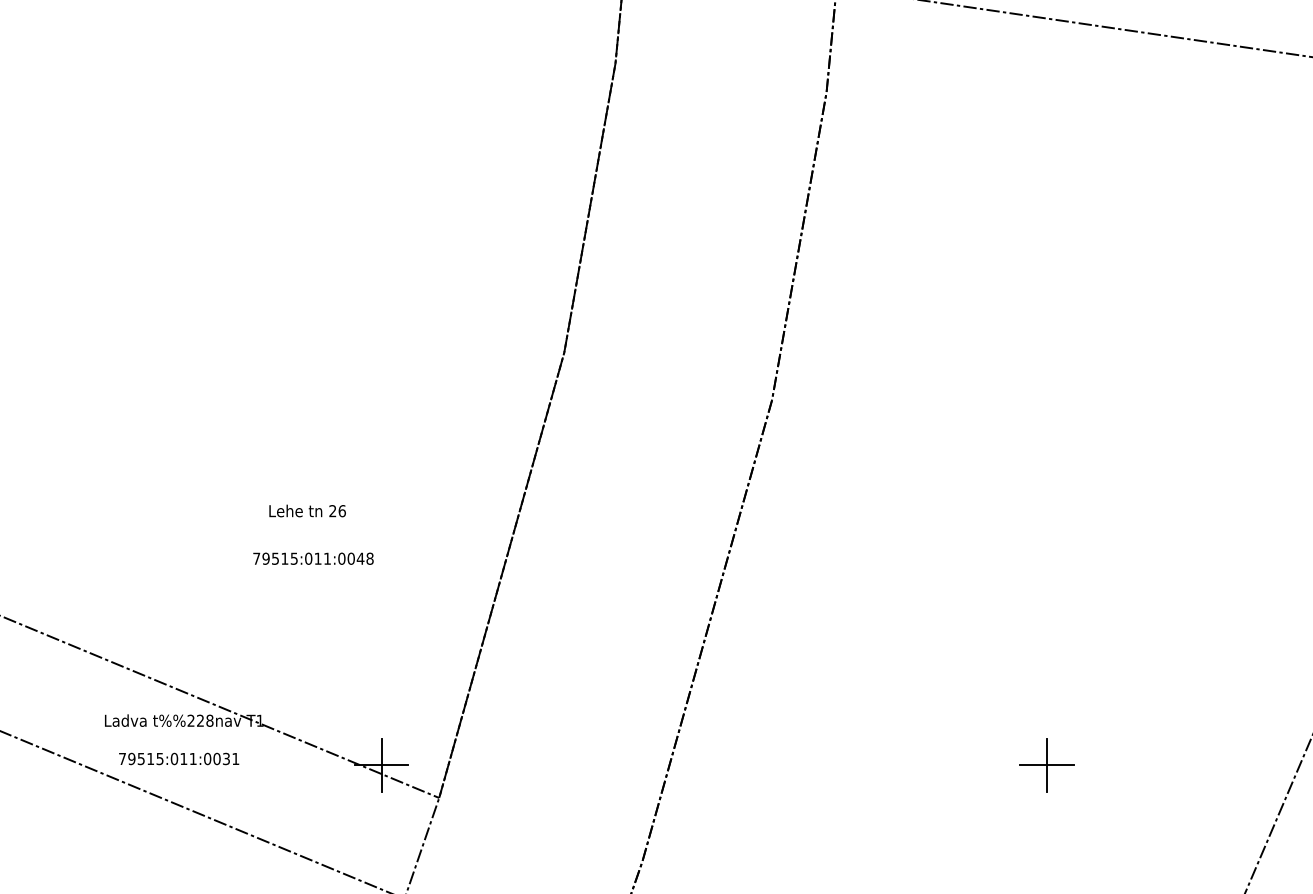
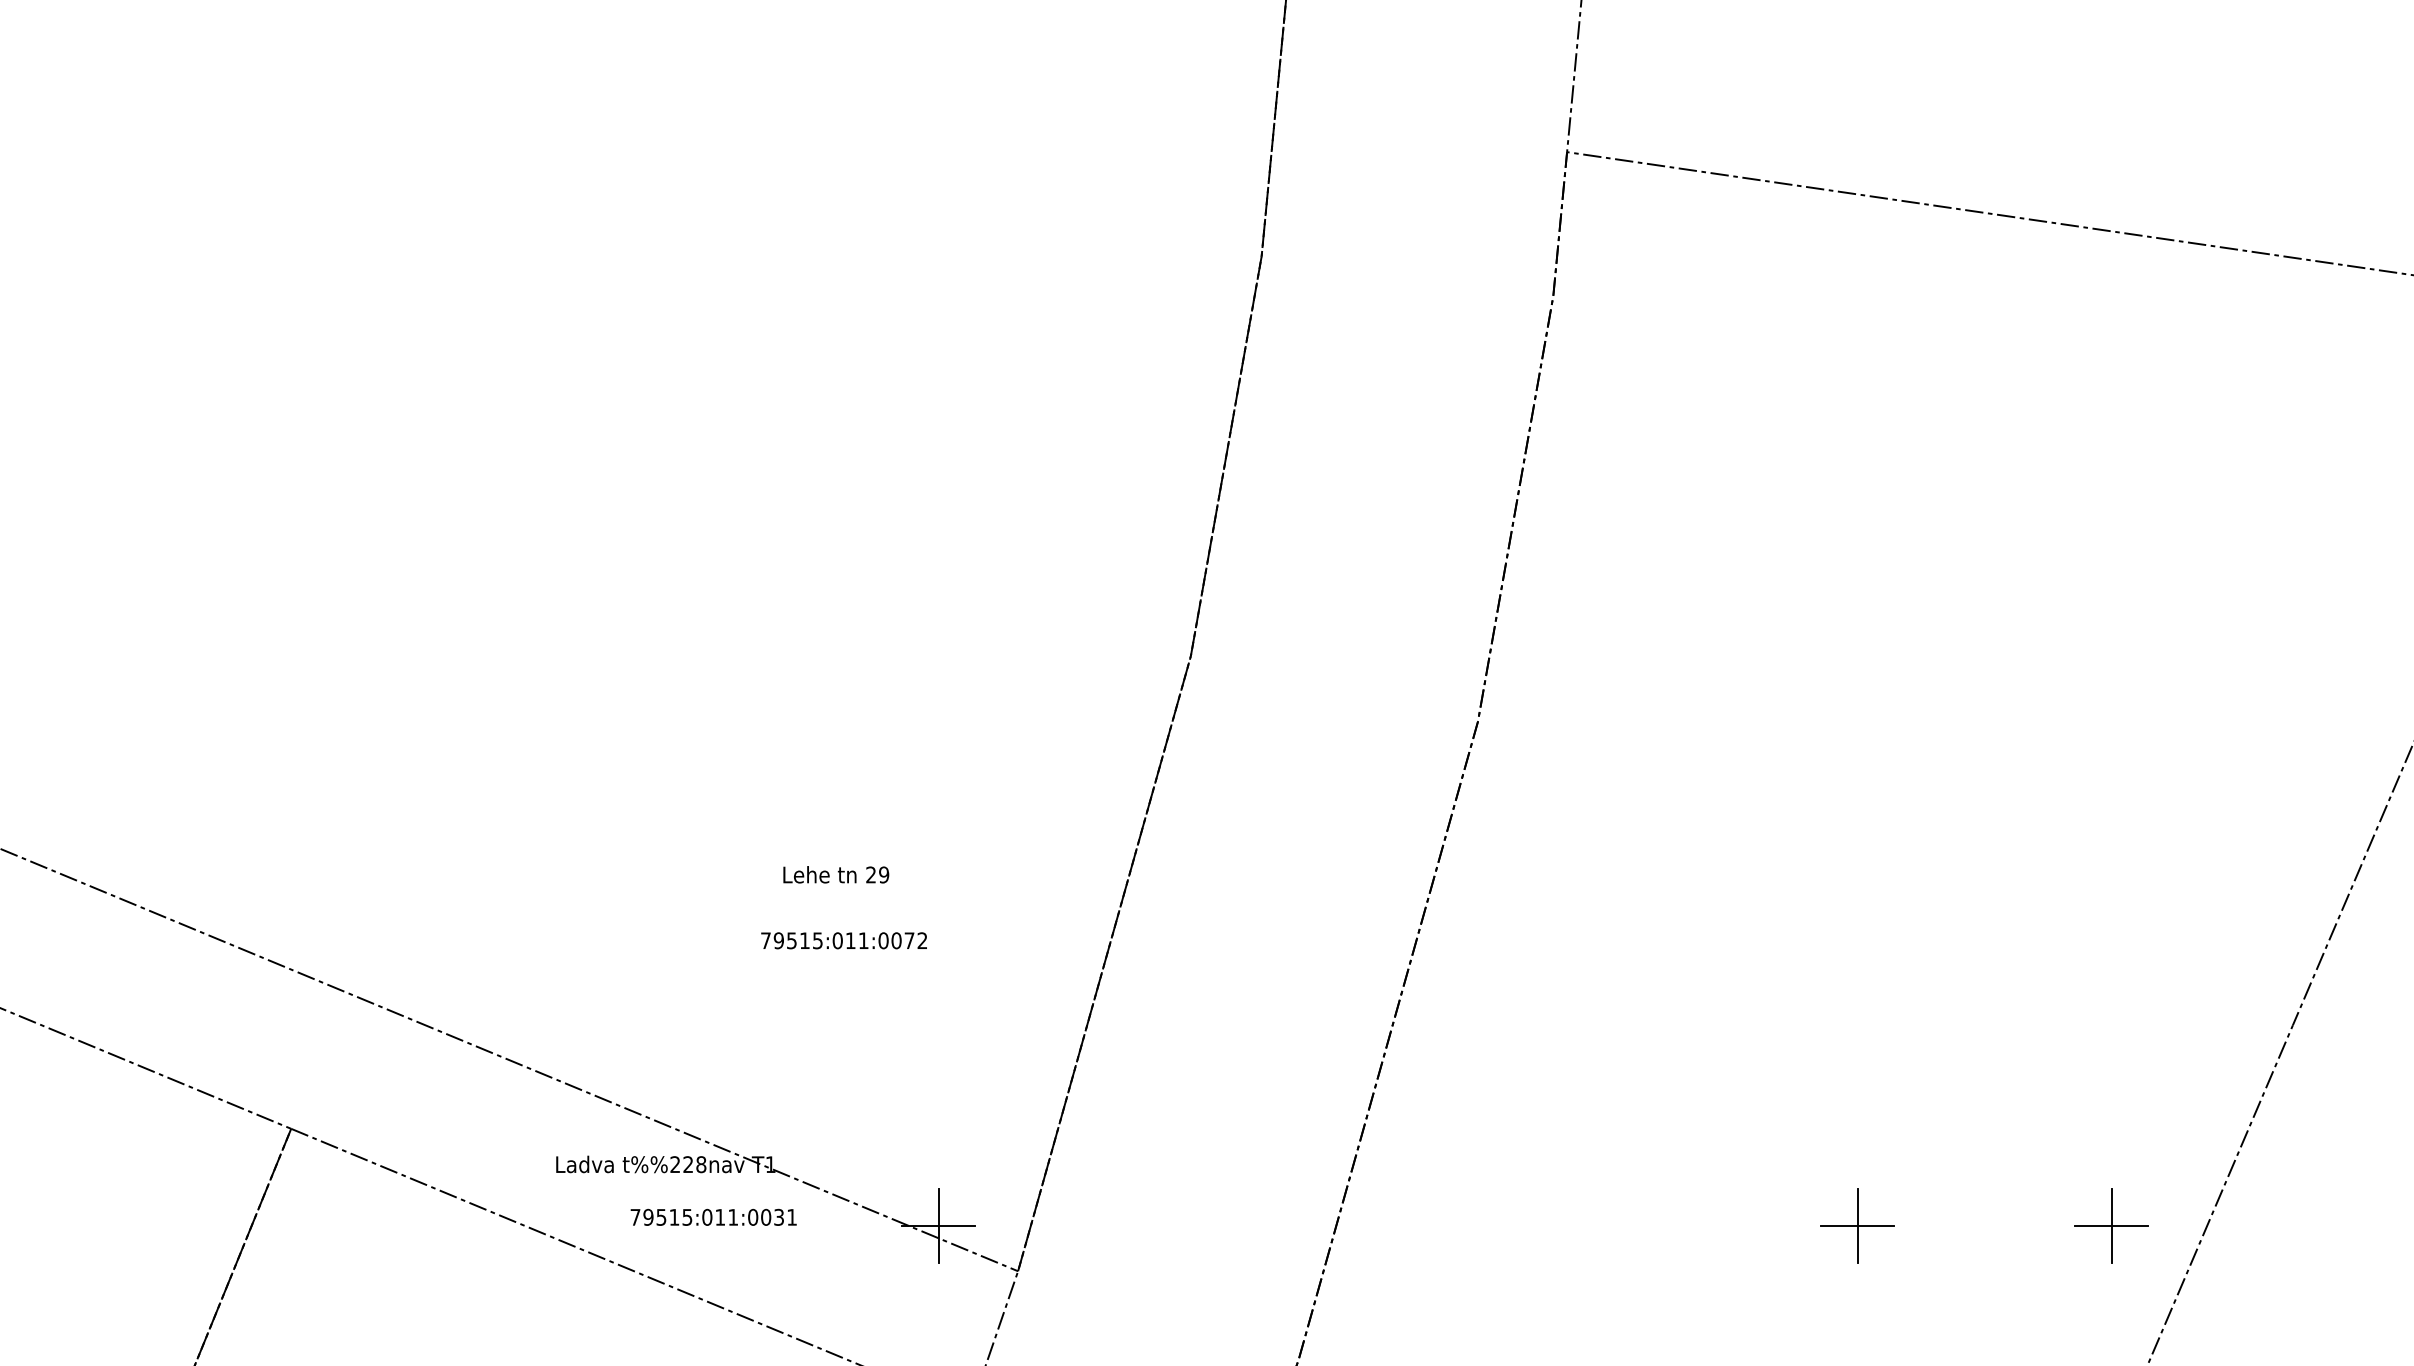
text: (342, 510) -> (884, 874), 26 -> 29
text: (364, 558) -> (915, 940), 79515:011:0048 -> 79515:011:0072
text: (178, 758) -> (713, 1216), moved
part: (1230, 764) -> (2111, 1225), added

